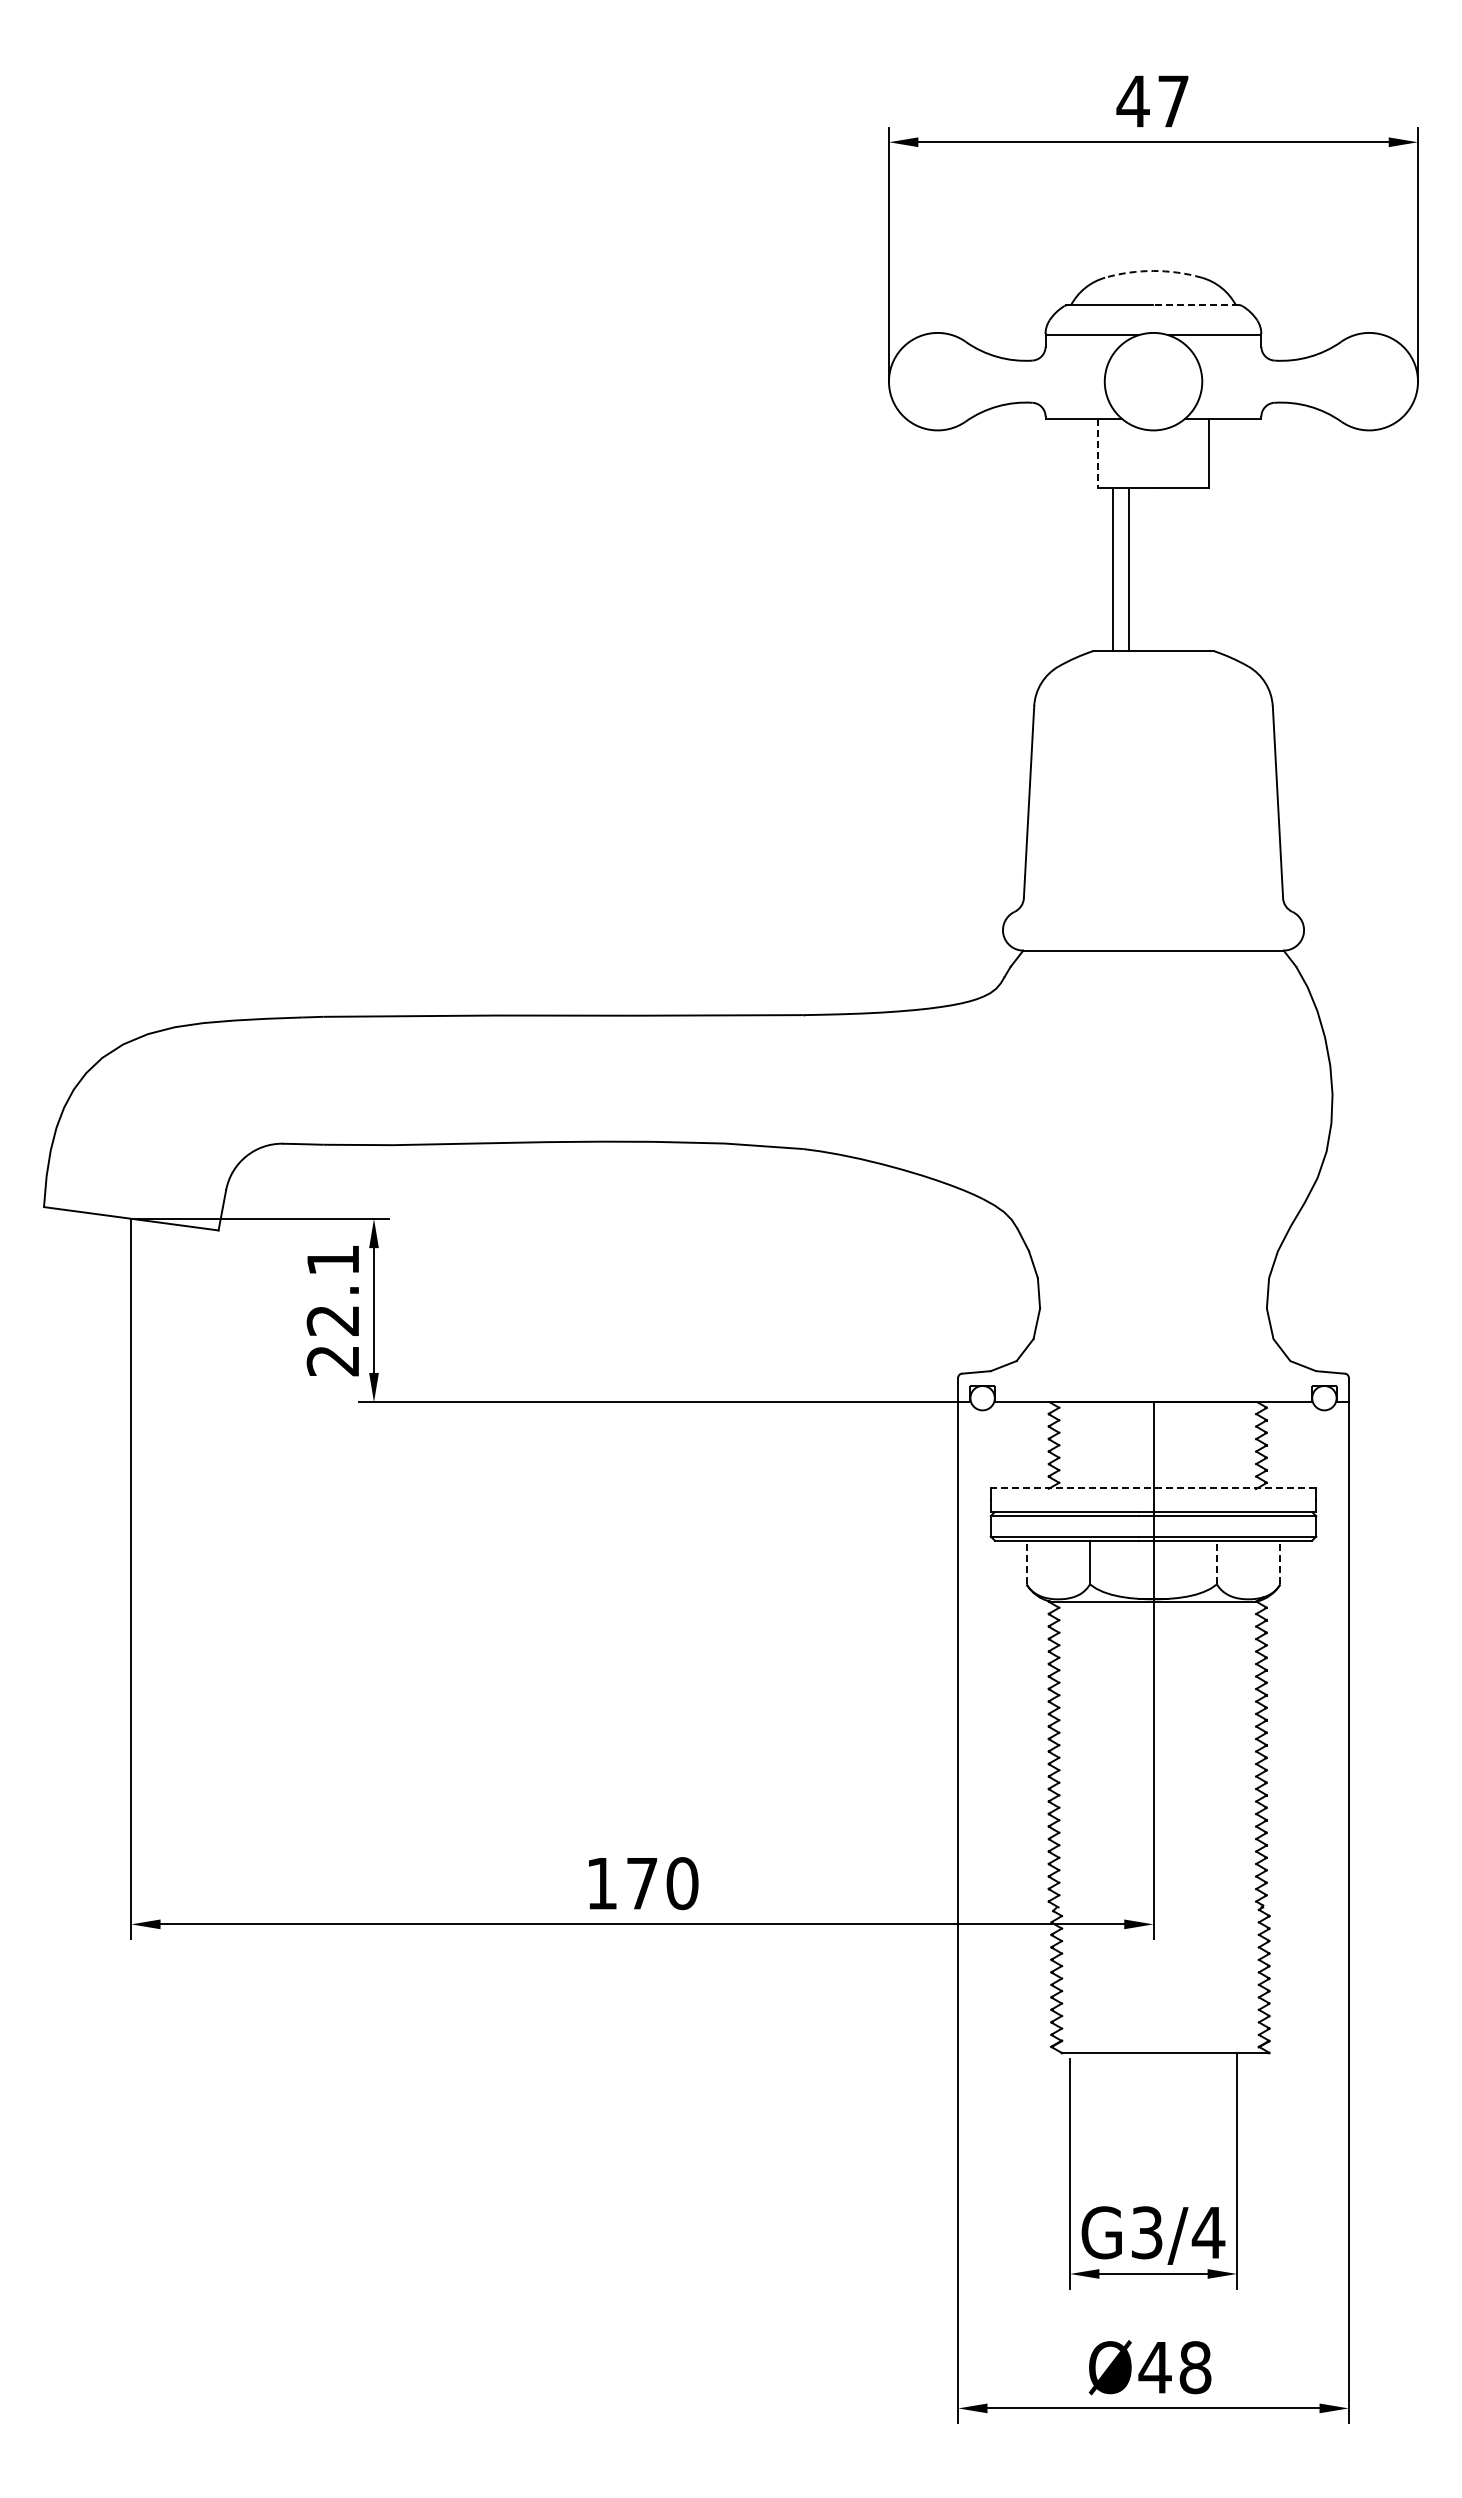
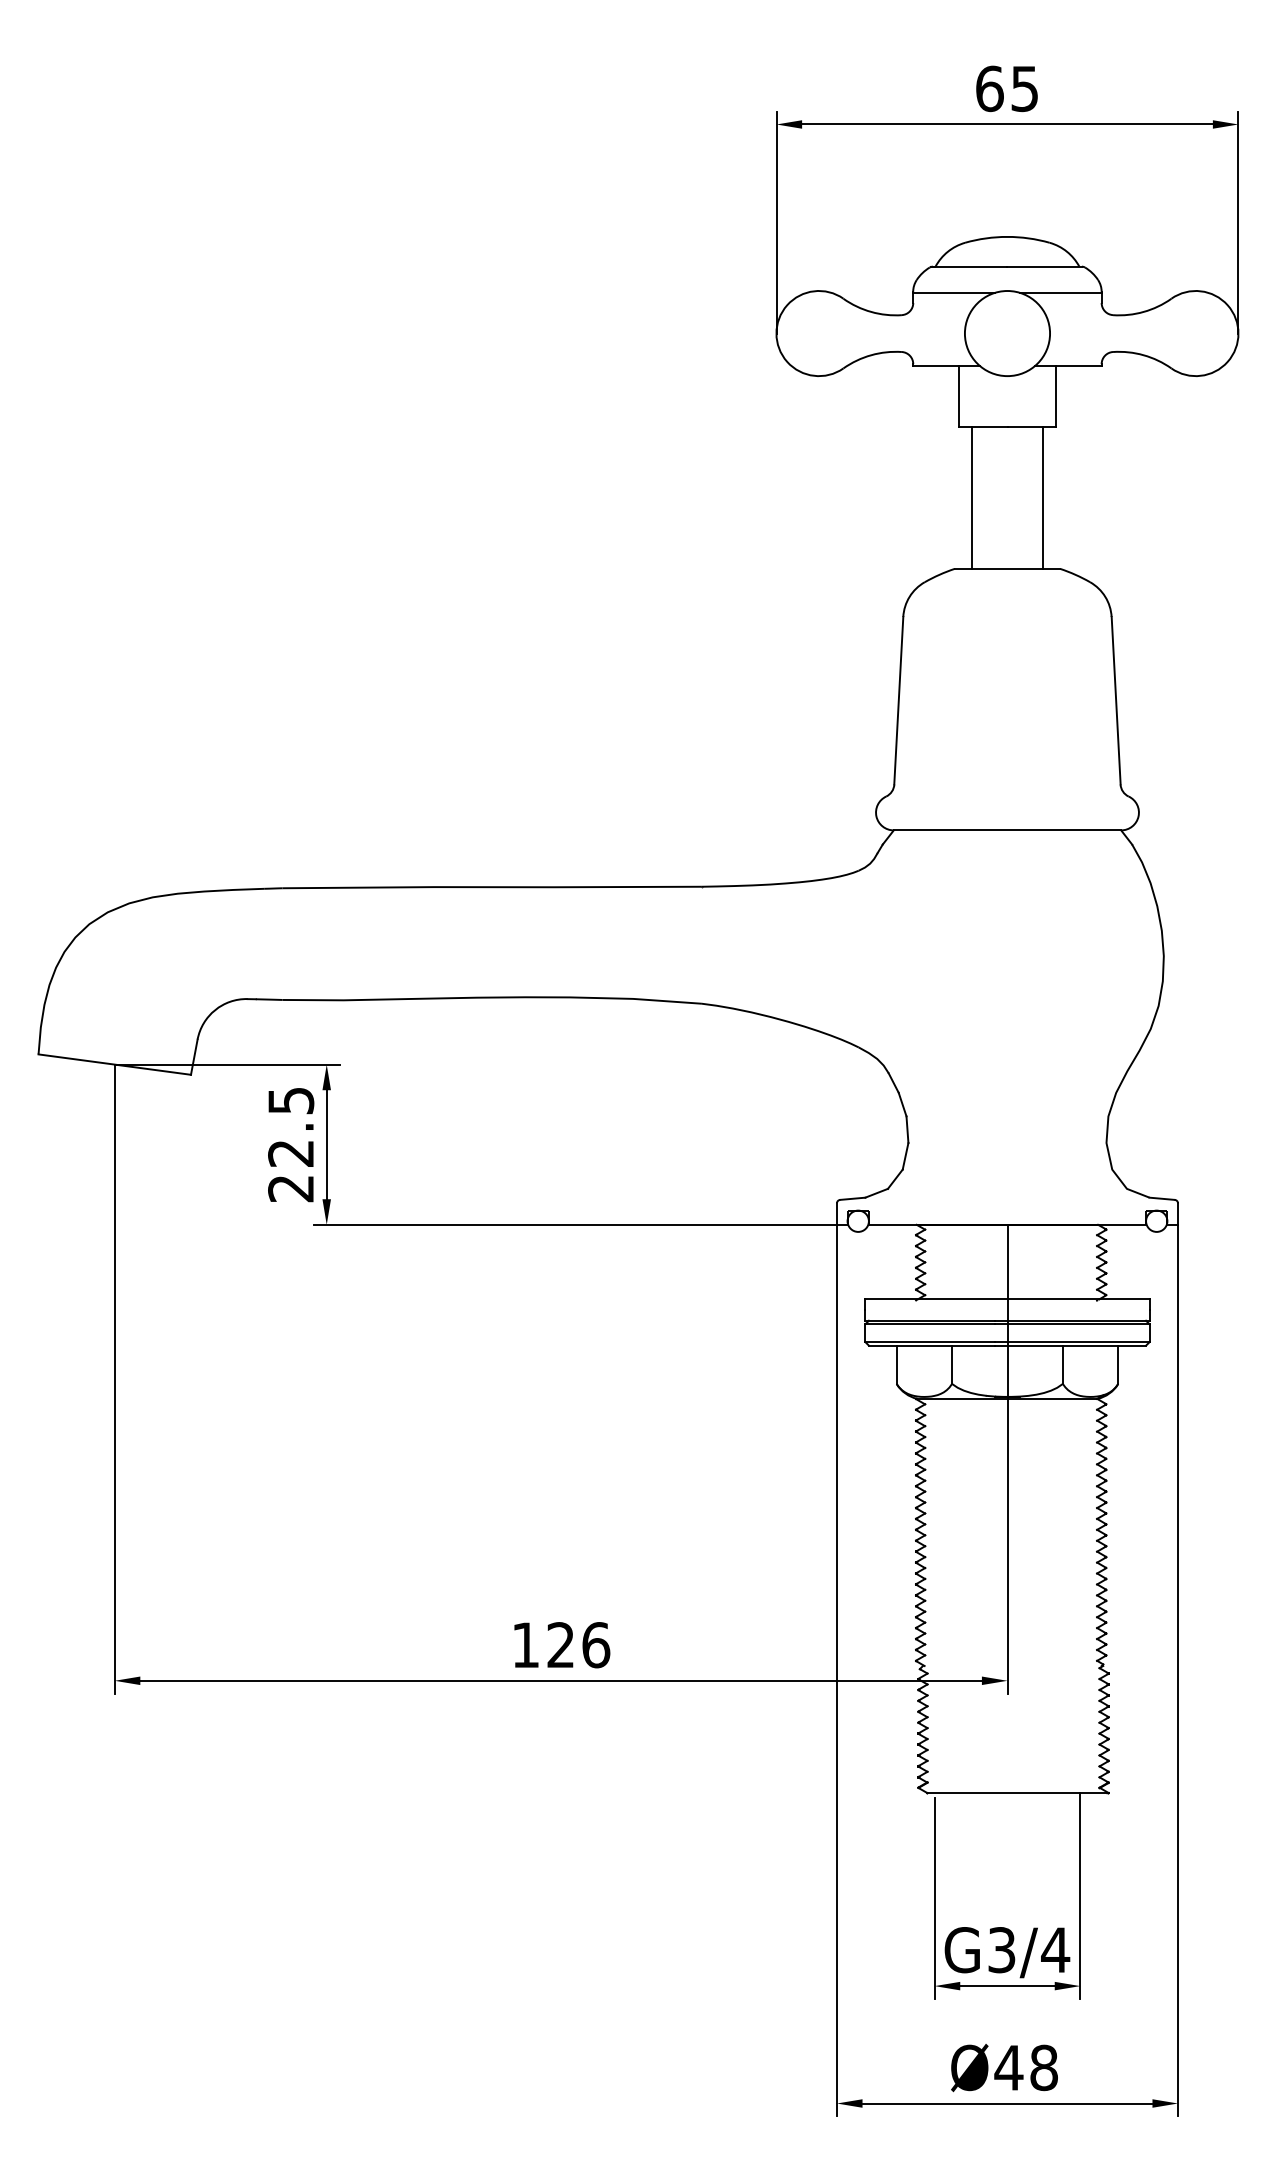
text: (1152, 101) -> (1006, 88), 47 -> 65
arc: (1153, 271) -> (1007, 237), dashed -> solid
line: (1196, 305) -> (1045, 267), dashed -> solid
line: (1097, 453) -> (958, 396), dashed -> solid
line: (1129, 569) -> (1043, 497), moved
text: (333, 1260) -> (291, 1101), 22.1 -> 22.5
line: (1153, 1487) -> (1007, 1299), dashed -> solid
line: (1026, 1562) -> (896, 1364), dashed -> solid
line: (1216, 1562) -> (1062, 1364), dashed -> solid
line: (1280, 1562) -> (1118, 1364), dashed -> solid
text: (662, 1883) -> (578, 1645), 170 -> 126

